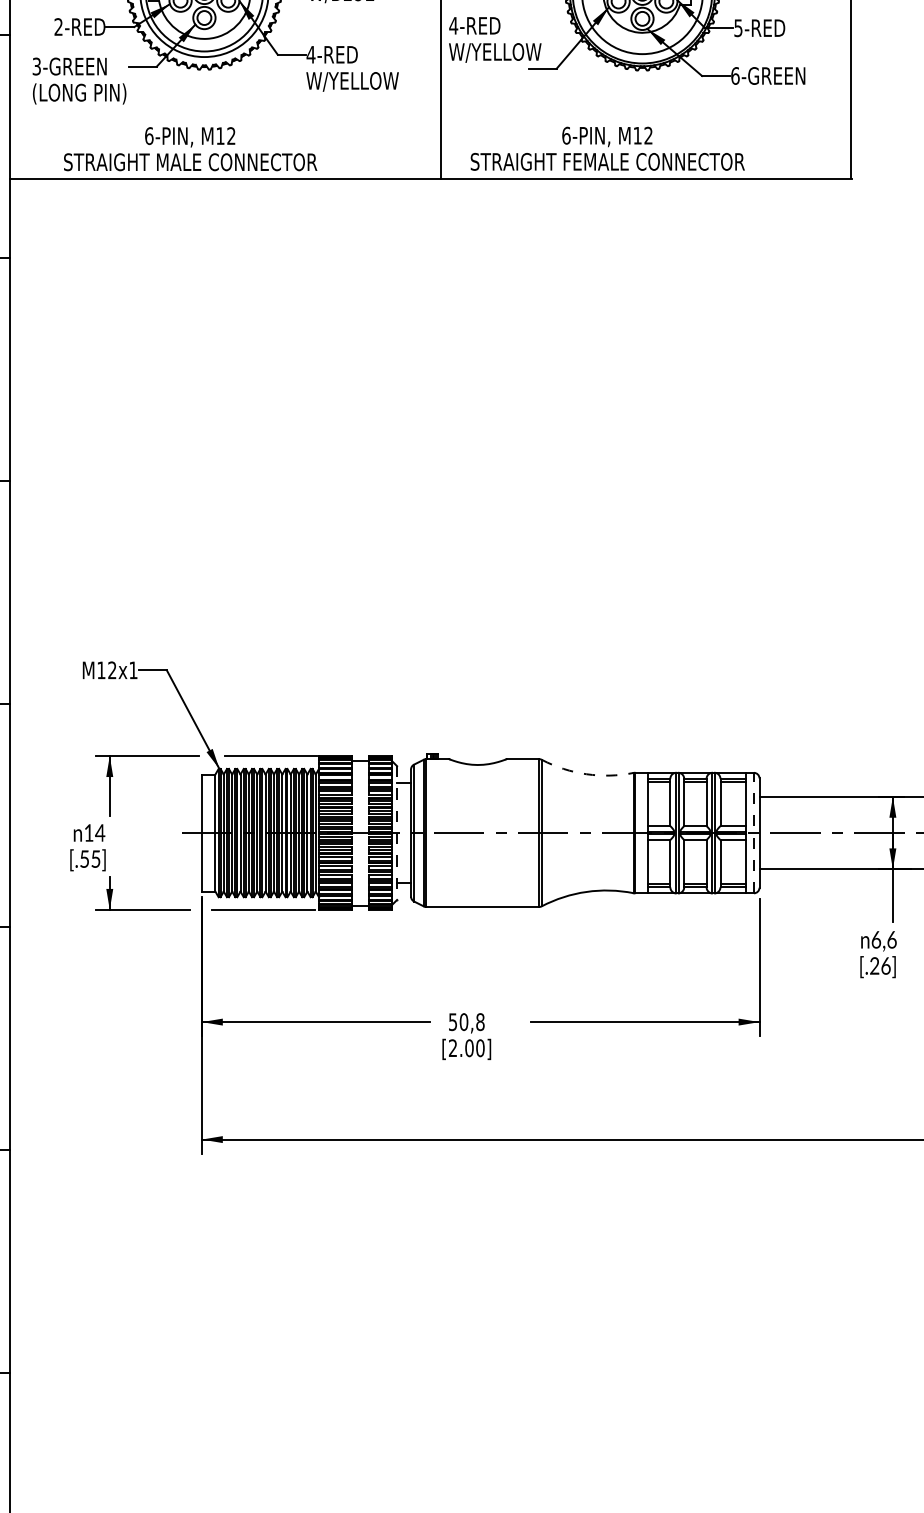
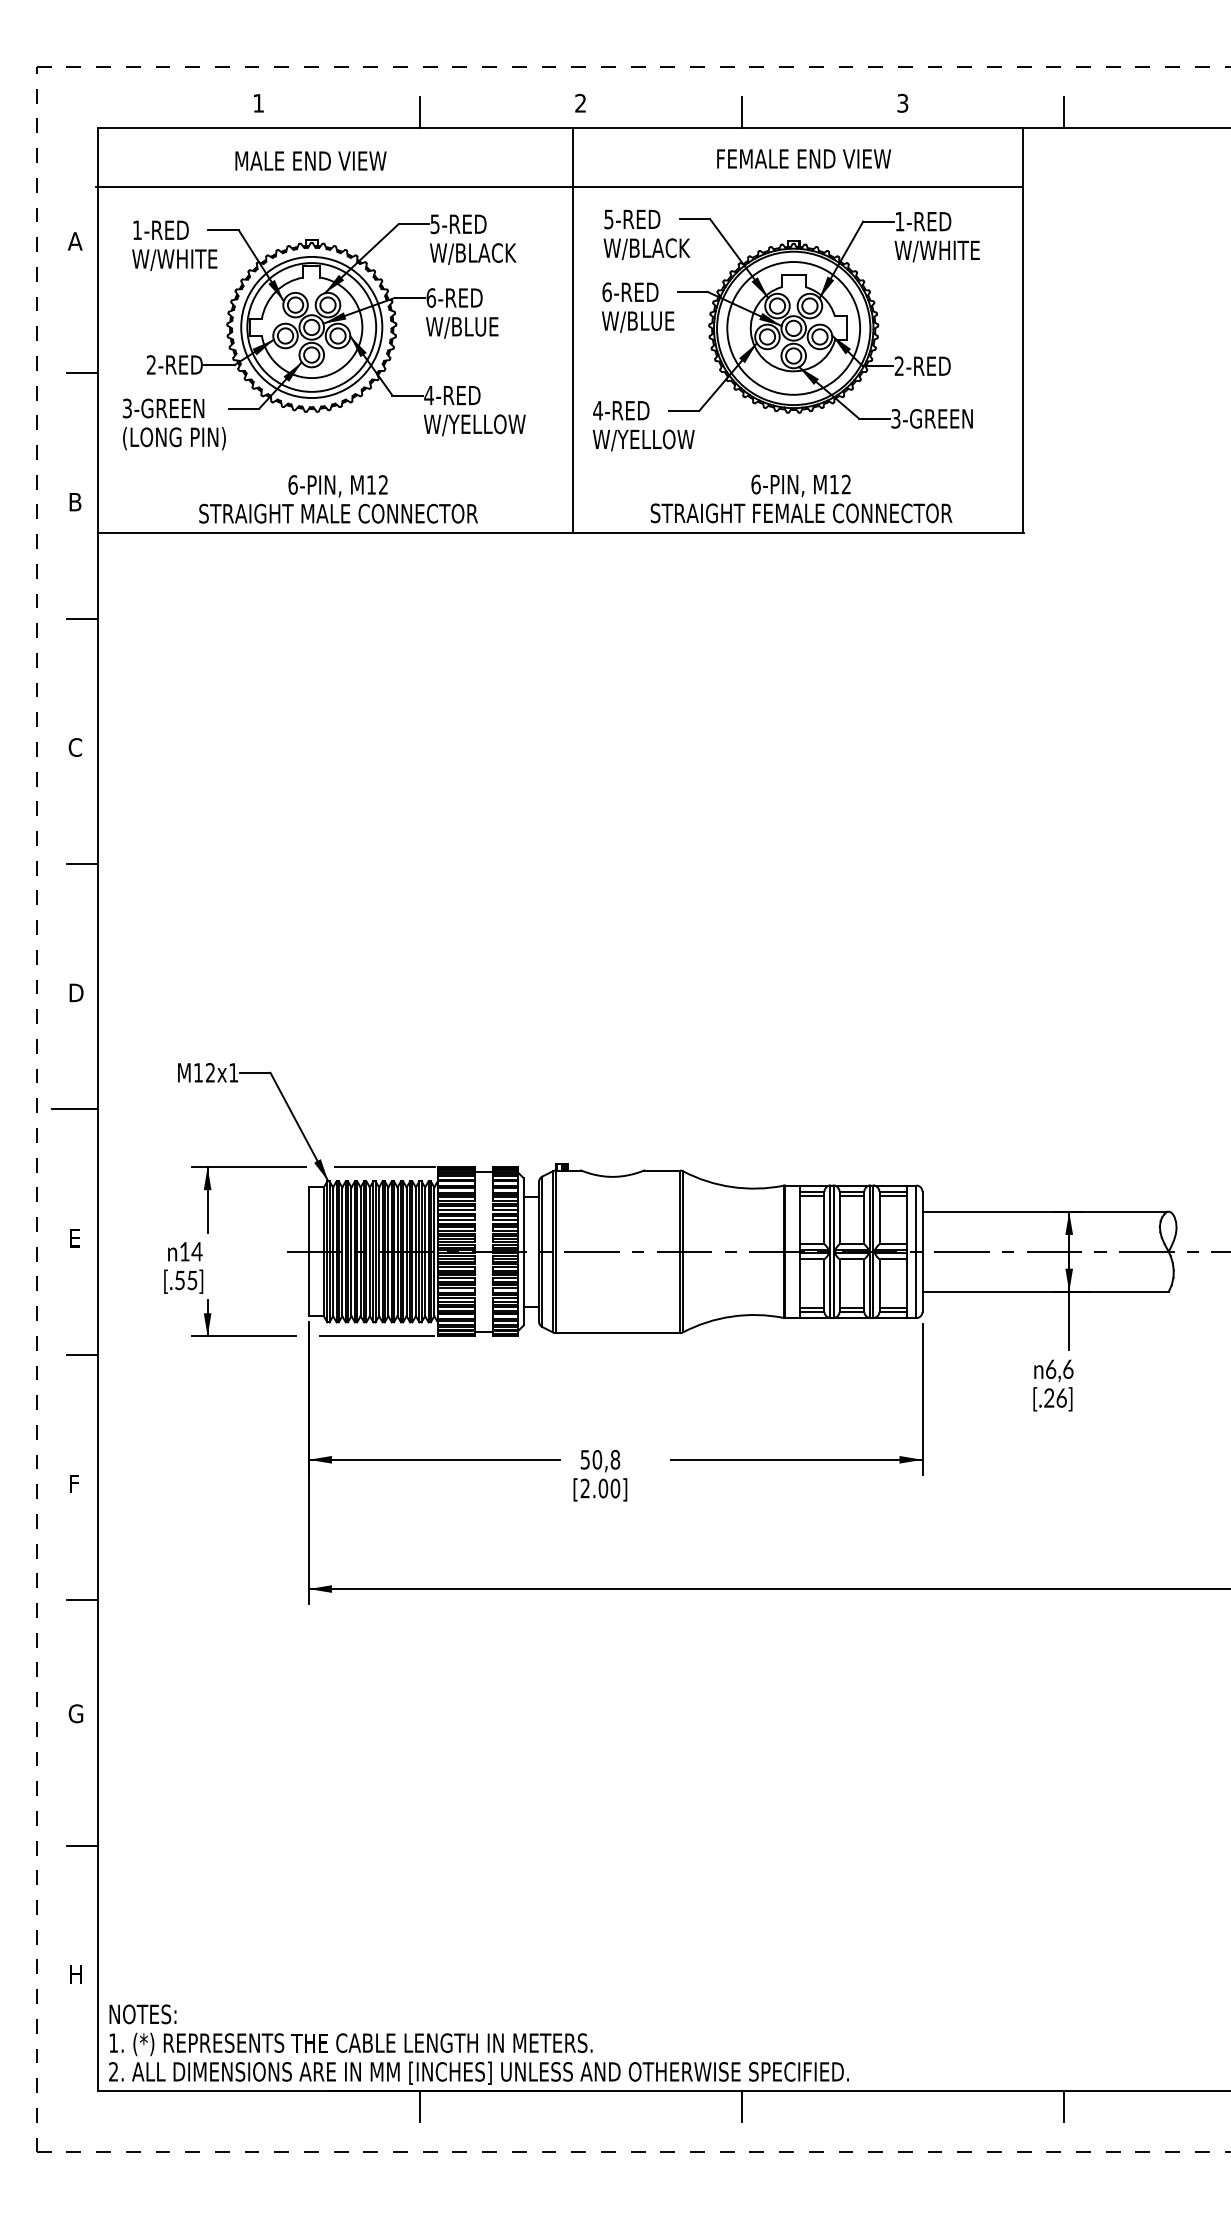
text: (737, 28) -> (898, 366), 5-RED -> 2-RED
text: (495, 40) -> (643, 426), moved
text: (734, 75) -> (895, 418), 6-GREEN -> 3-GREEN
text: (607, 148) -> (801, 498), moved
text: (190, 149) -> (338, 499), moved
arc: (586, 774) -> (732, 1187), dashed -> solid
line: (396, 832) -> (523, 1251), dashed -> solid
line: (754, 832) -> (916, 1251), dashed -> solid

